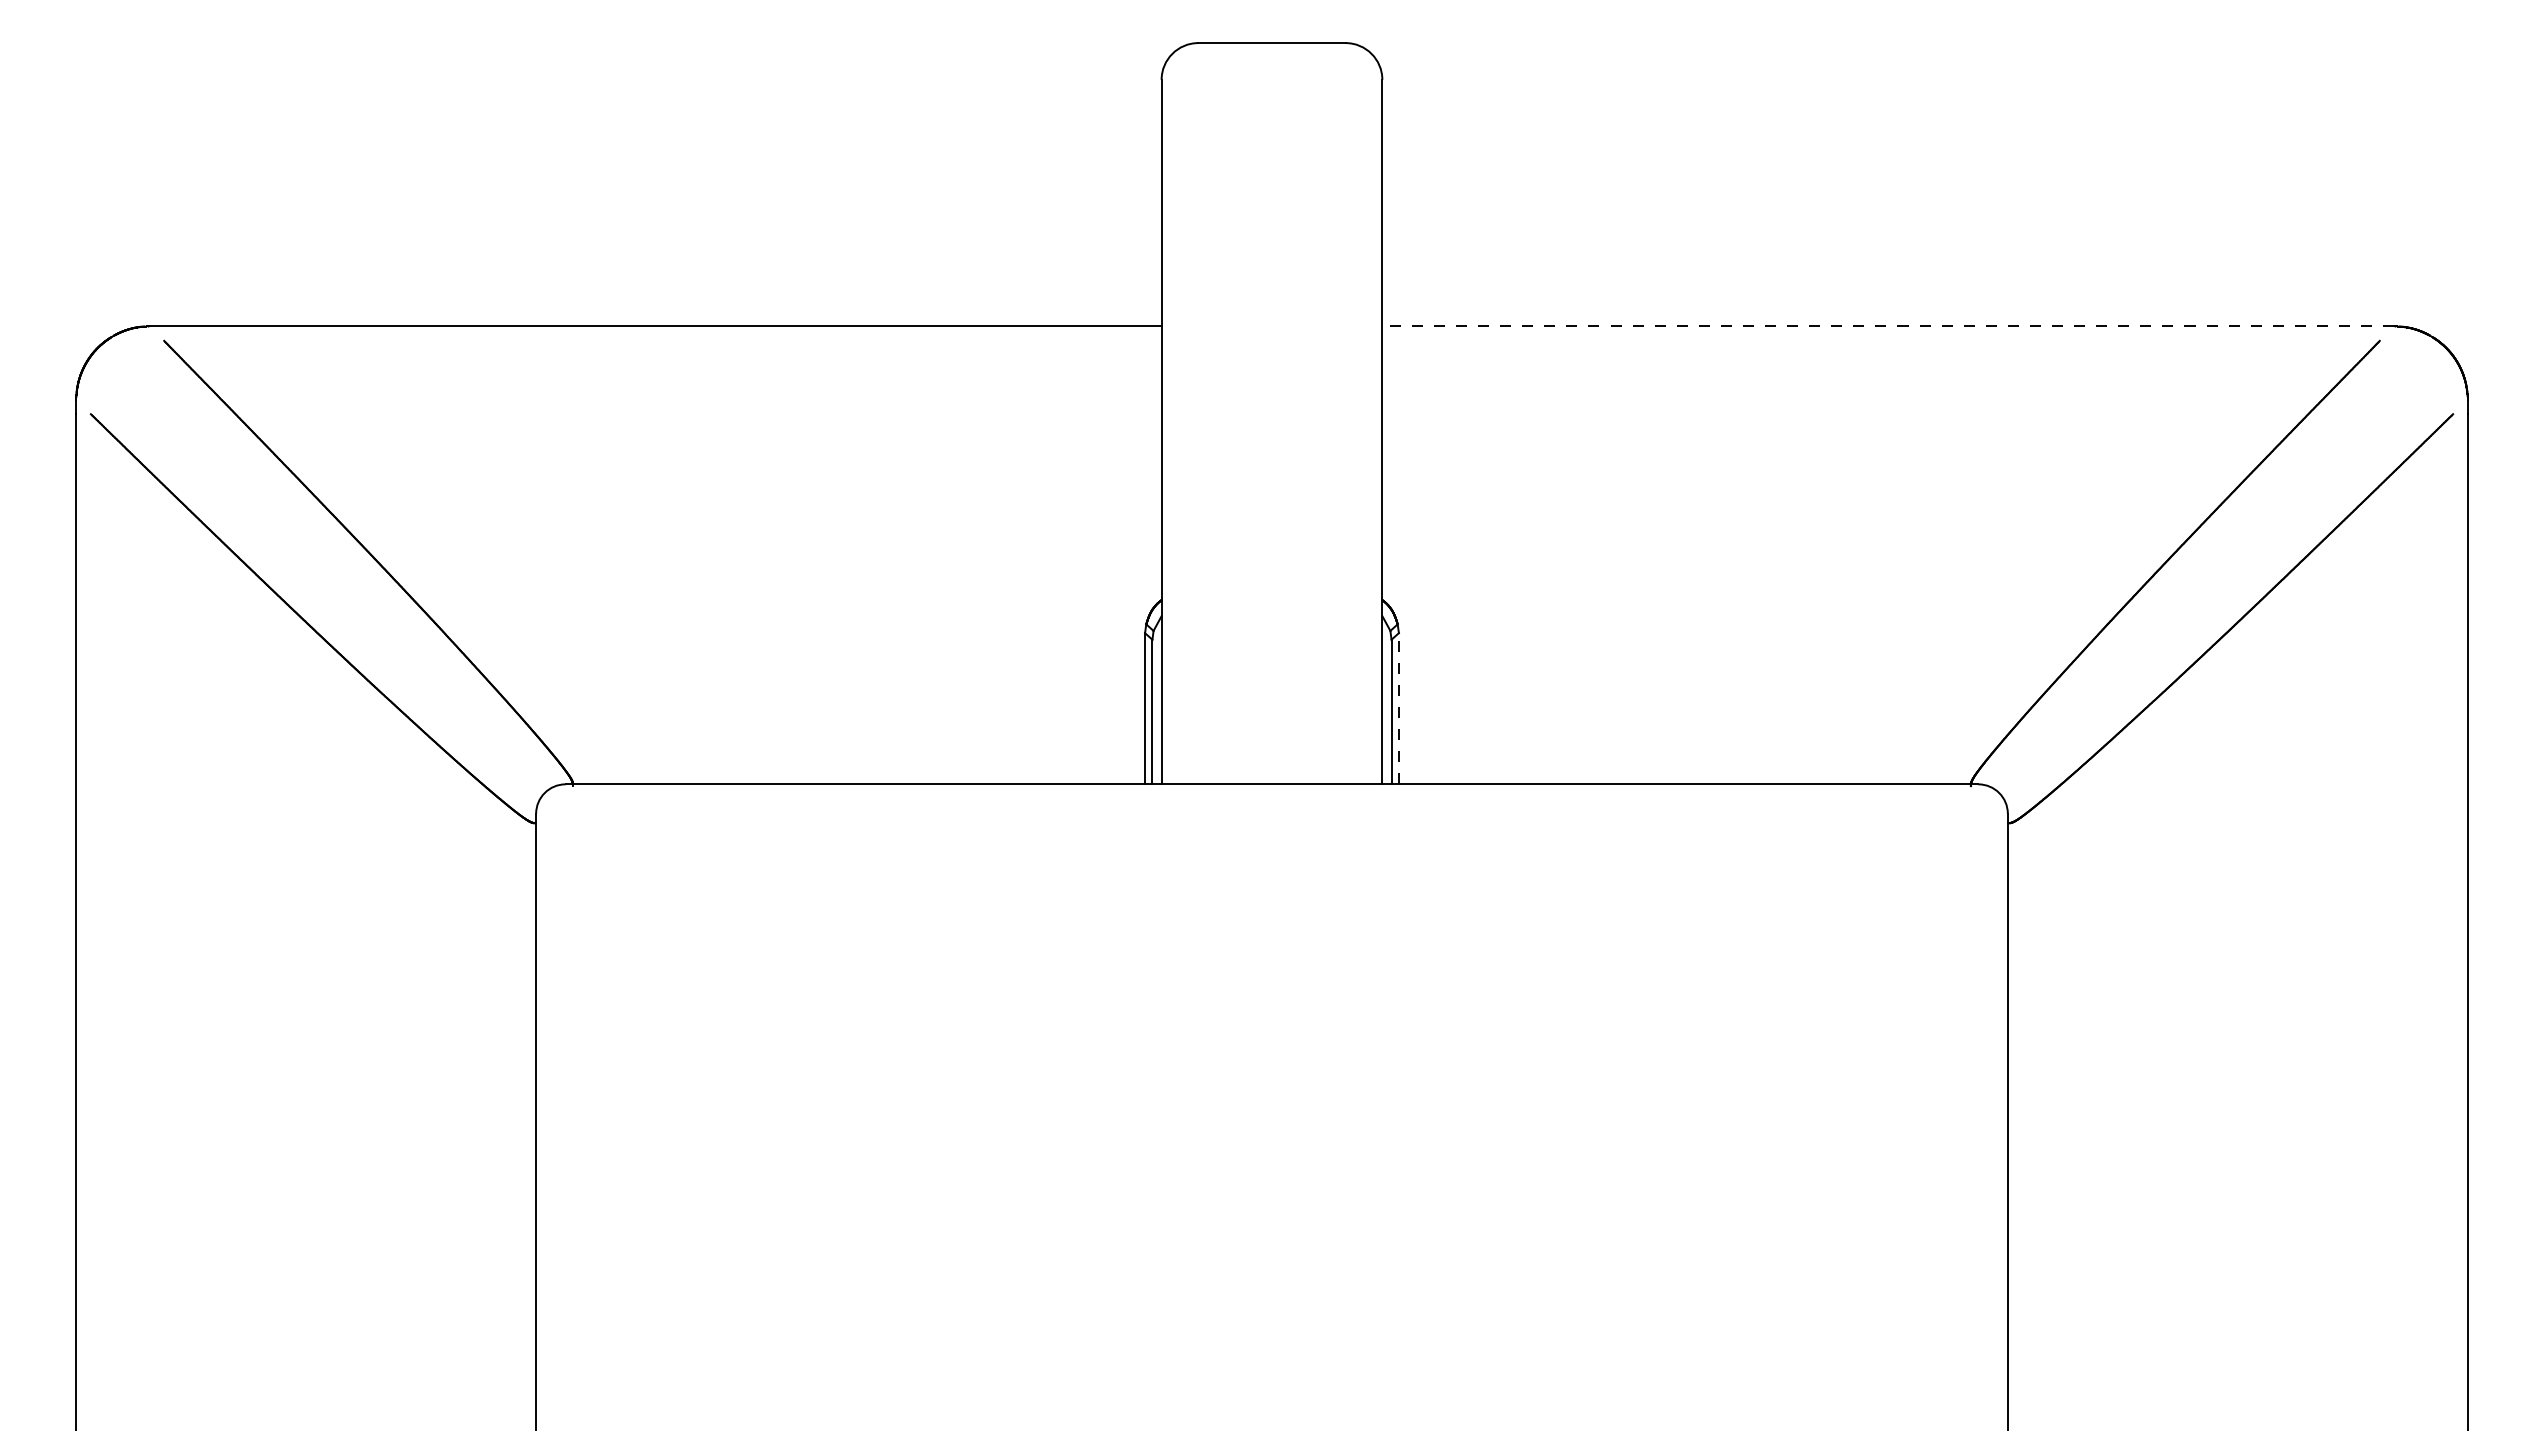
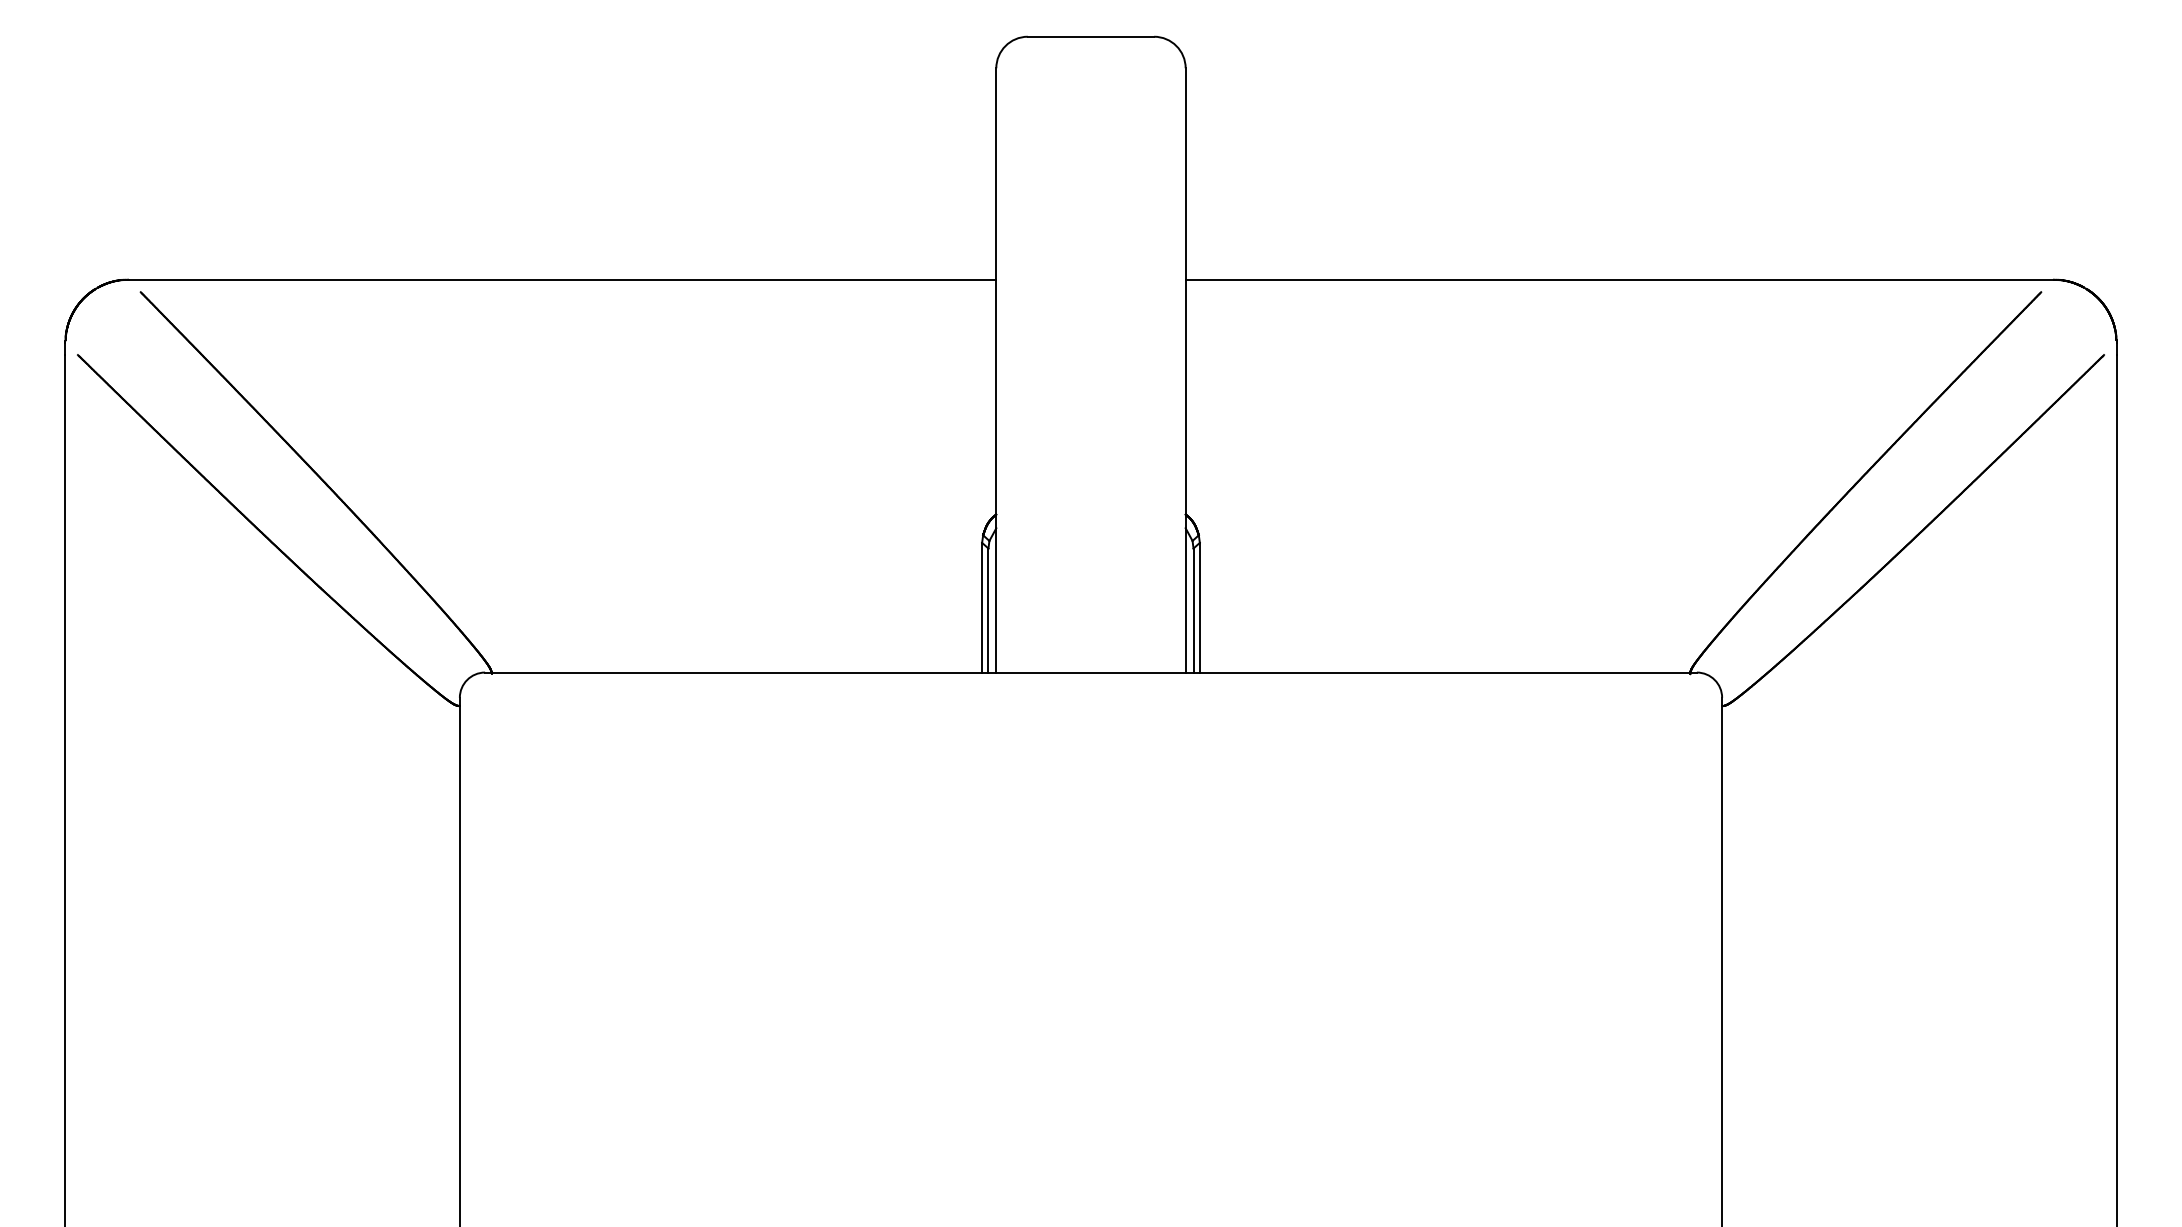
line: (1888, 326) -> (1619, 279), dashed -> solid
line: (1398, 708) -> (1199, 607), dashed -> solid

